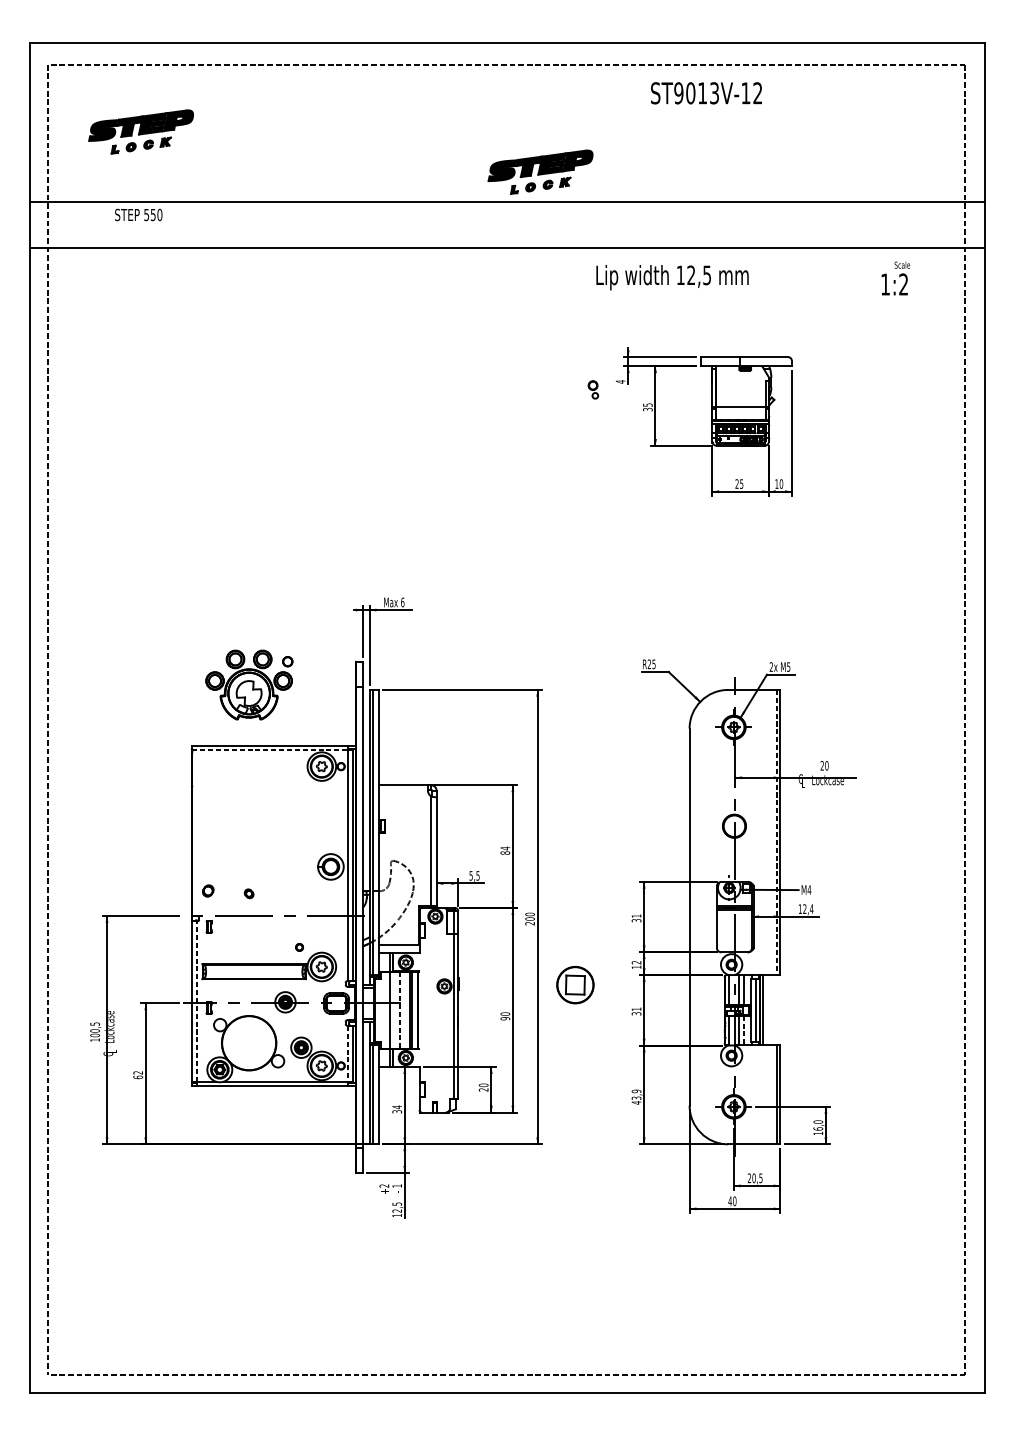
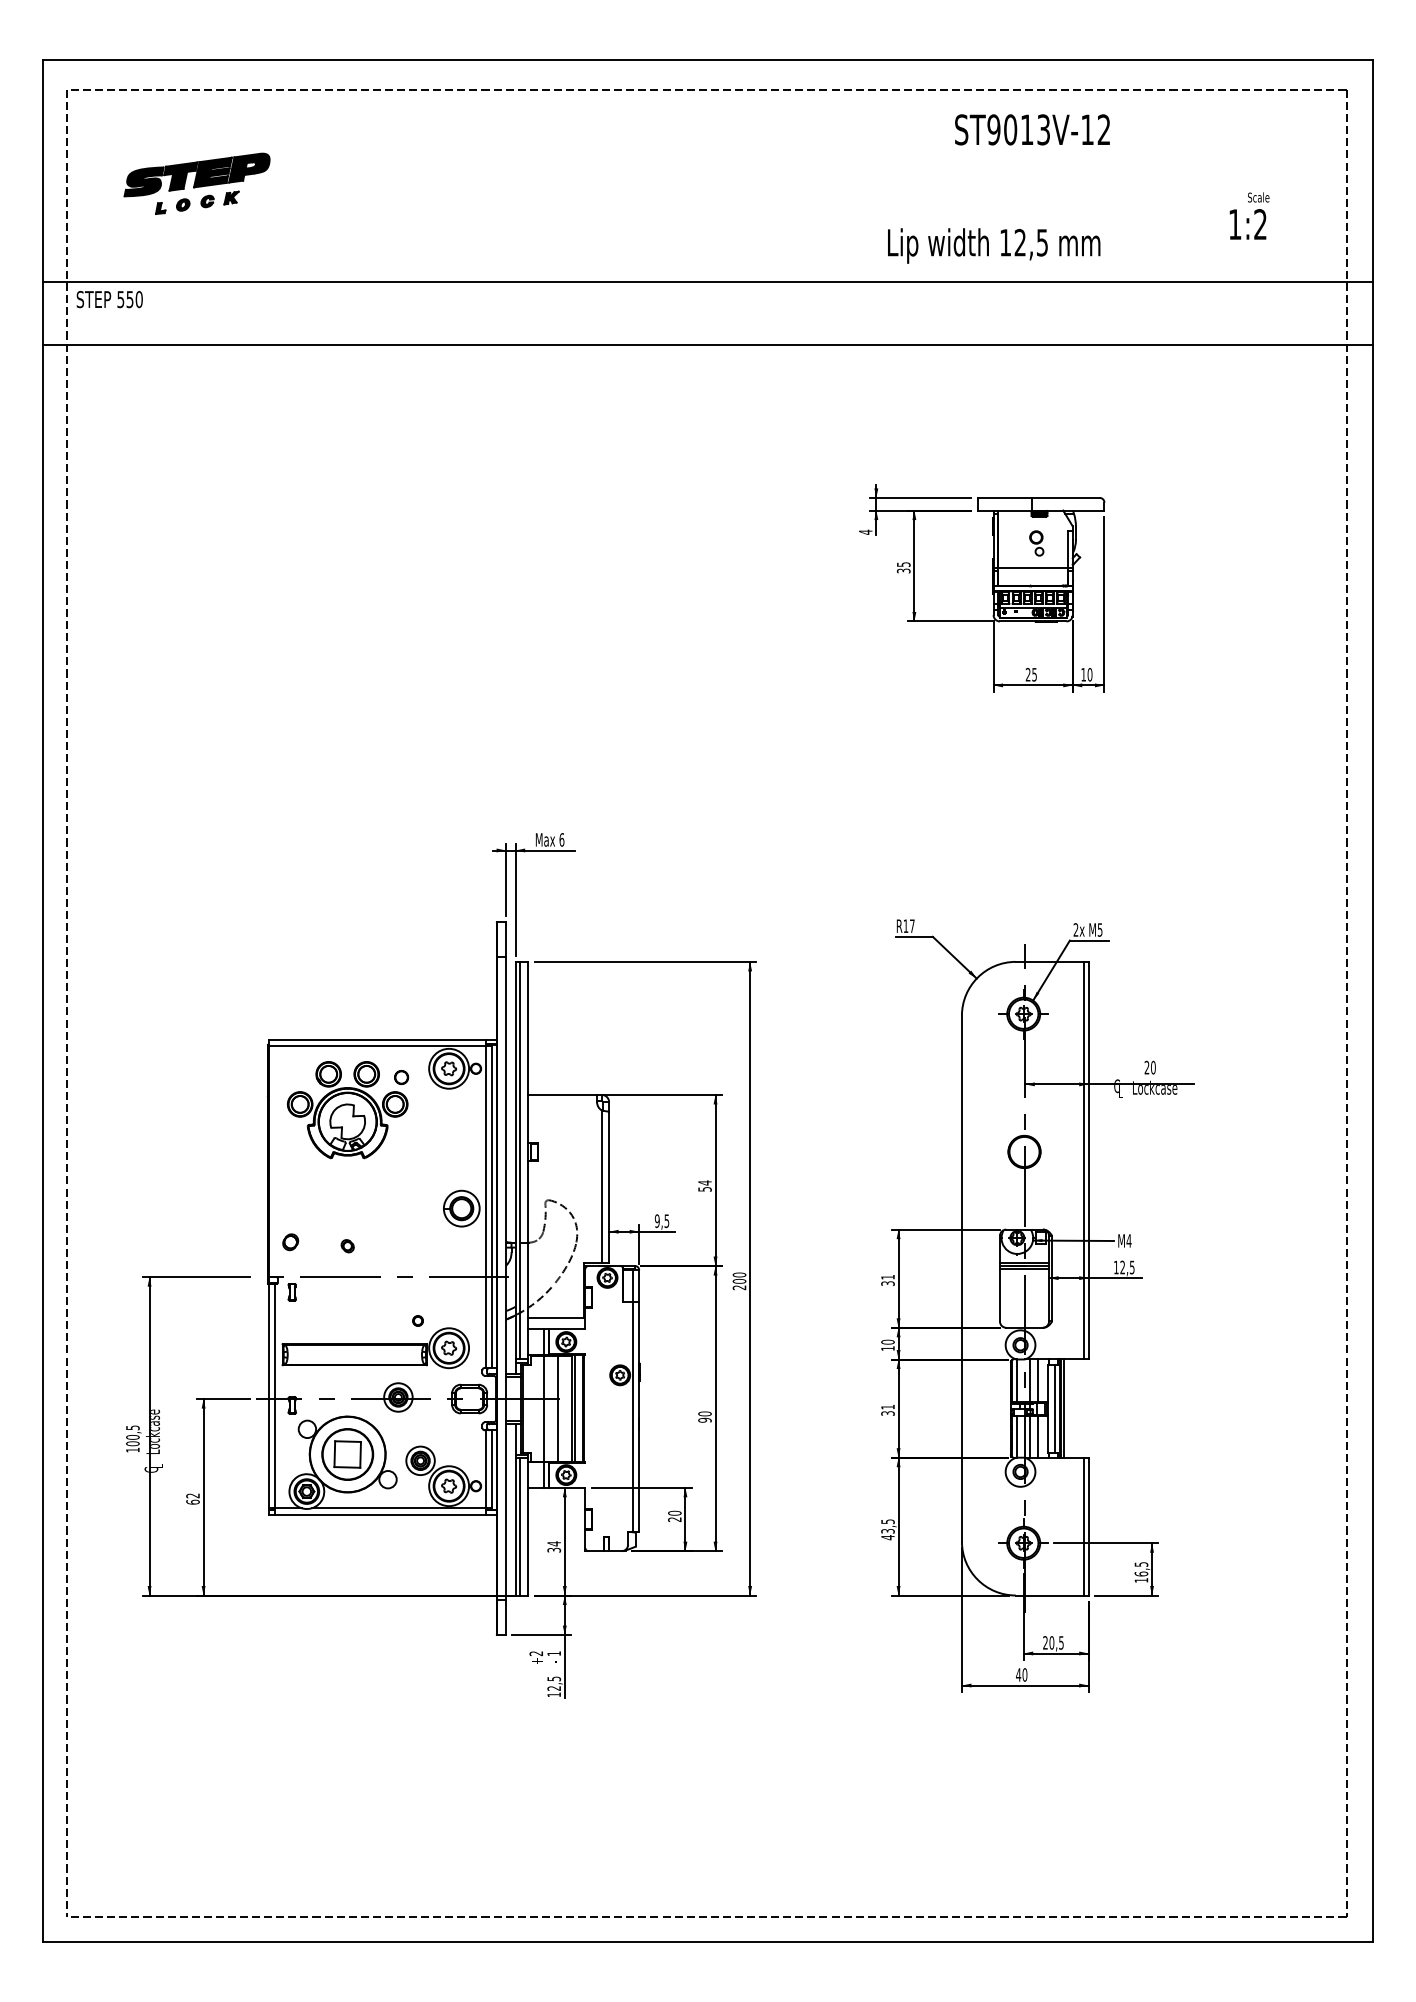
text: (706, 93) -> (1032, 129), moved
part: (540, 171) -> (753, 239), removed
text: (138, 214) -> (109, 299), moved
text: (672, 277) -> (994, 245), moved
text: (895, 278) -> (1249, 215), moved
part: (593, 389) -> (1036, 543), moved
text: (651, 664) -> (908, 926), R25 -> R17
part: (249, 685) -> (348, 1110), moved
line: (270, 749) -> (377, 1045), dashed -> solid
line: (776, 832) -> (1083, 1160), dashed -> solid
text: (504, 852) -> (704, 1188), 84 -> 54
text: (470, 875) -> (656, 1220), 5,5 -> 9,5
text: (811, 909) -> (1131, 1267), 12,4 -> 12,5
text: (636, 962) -> (887, 1341), 12 -> 10
part: (575, 985) -> (347, 1454), moved
line: (196, 1000) -> (274, 1395), dashed -> solid
line: (399, 1010) -> (557, 1409), dashed -> solid
line: (743, 1030) -> (1037, 1436), dashed -> solid
line: (347, 1053) -> (485, 1469), dashed -> solid
text: (636, 1091) -> (887, 1521), 43,9 -> 43,5
text: (818, 1122) -> (1141, 1564), 16,0 -> 16,5

